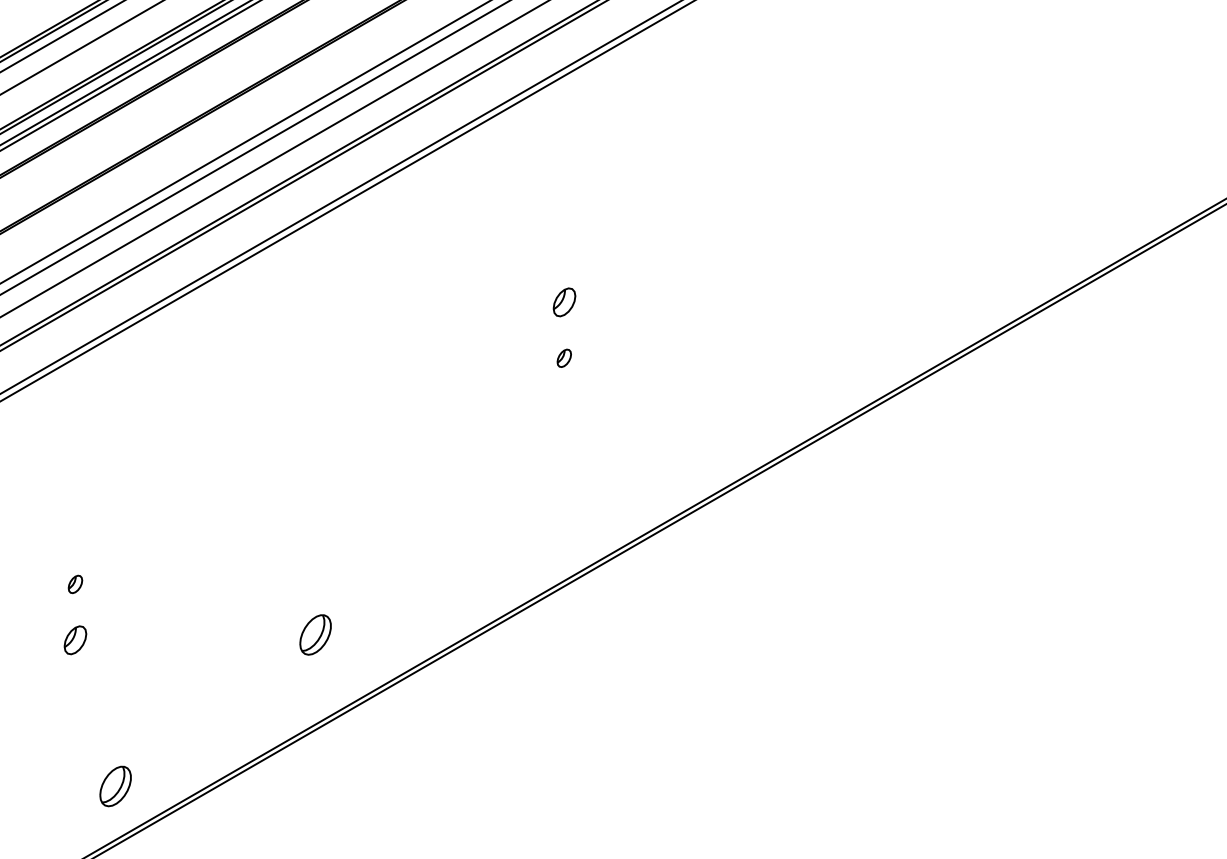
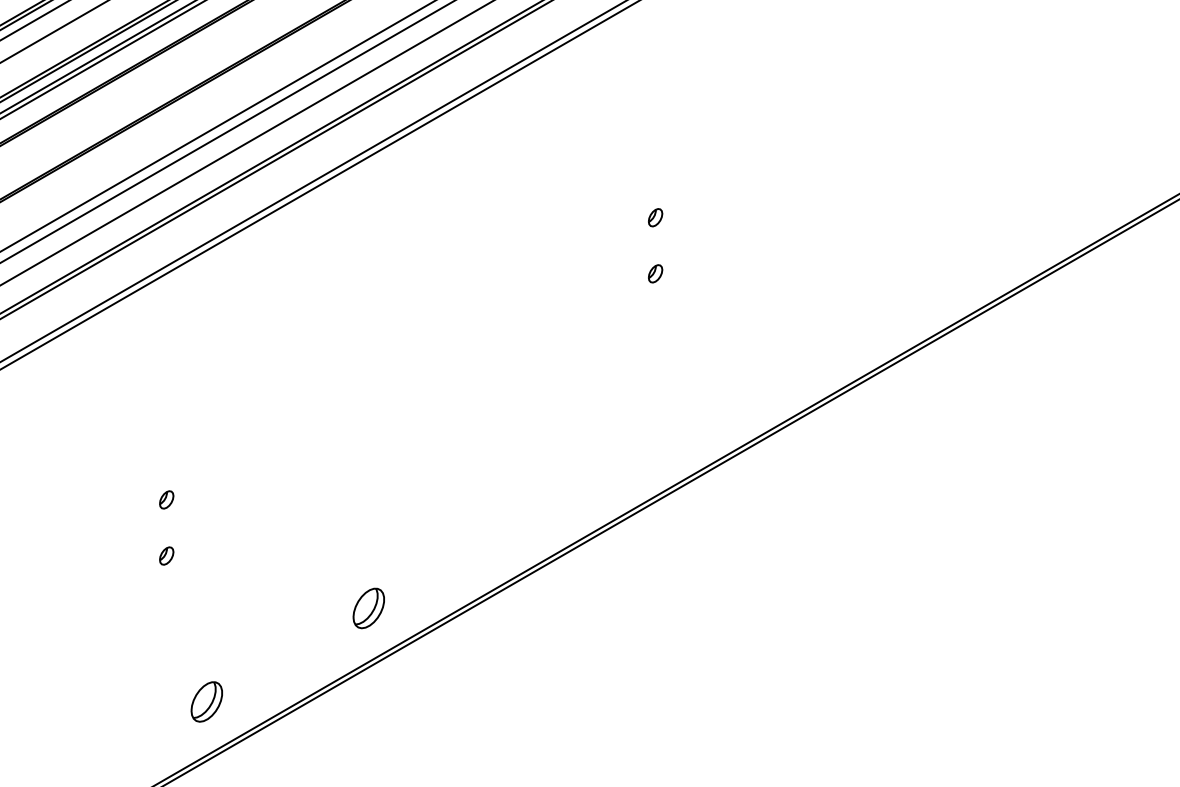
part: (563, 301) -> (654, 216), size x0.62
part: (315, 634) -> (368, 607), moved
part: (75, 640) -> (166, 555), size x0.62

